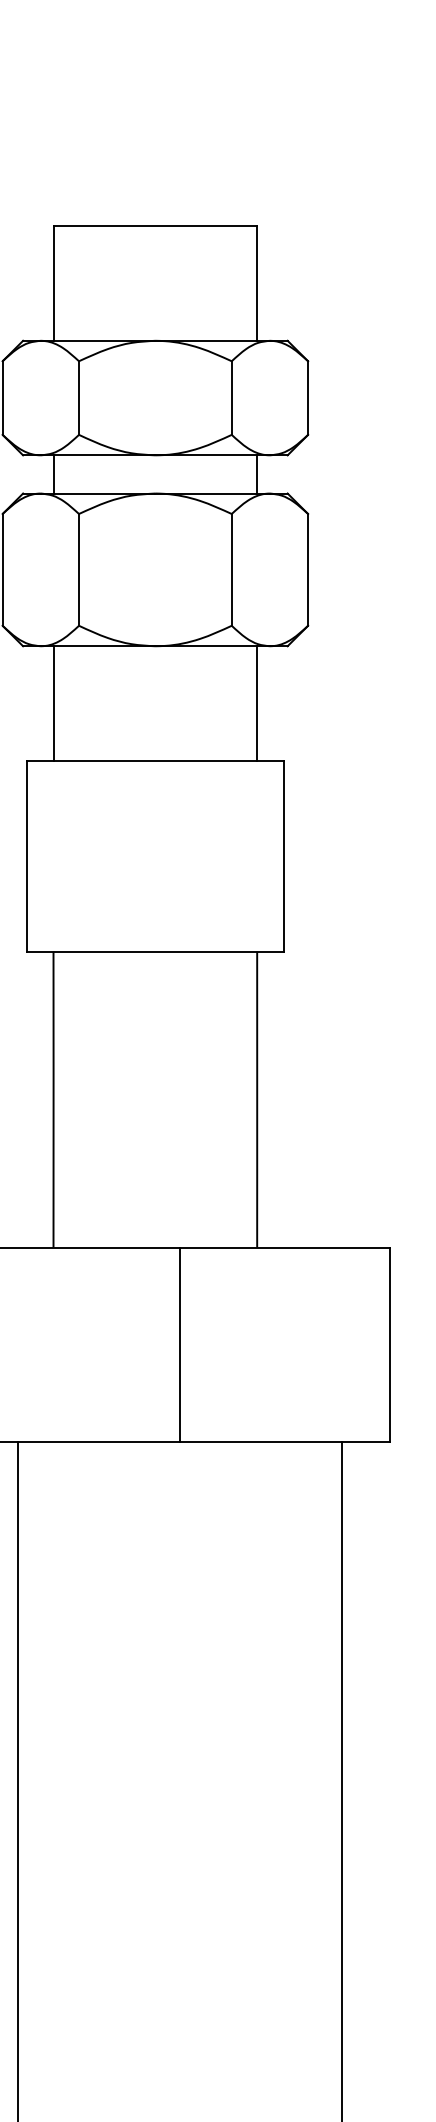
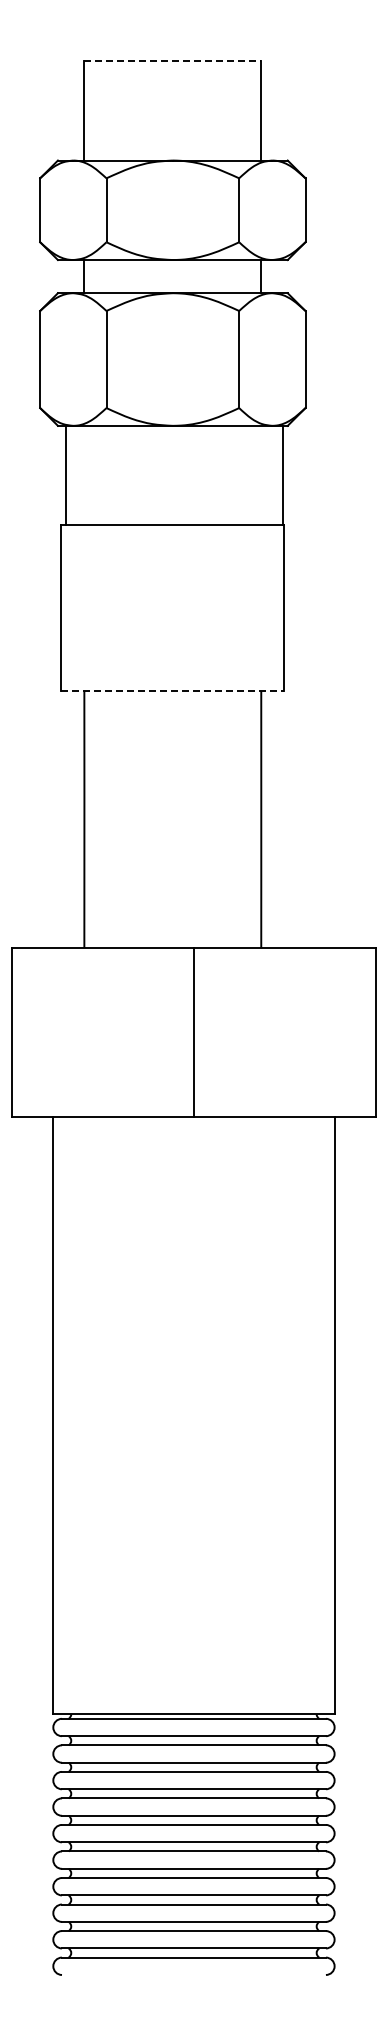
line: (156, 226) -> (173, 61), solid -> dashed
line: (53, 703) -> (66, 475), moved
line: (257, 703) -> (283, 475), moved
line: (156, 952) -> (173, 691), solid -> dashed

